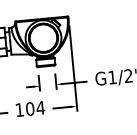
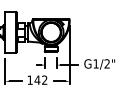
text: (34, 107) -> (40, 79), 104 -> 142

